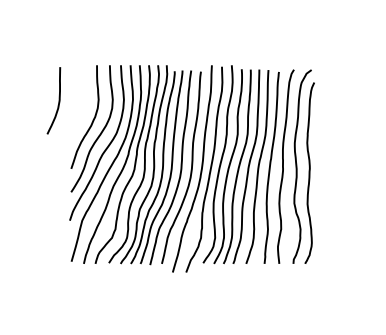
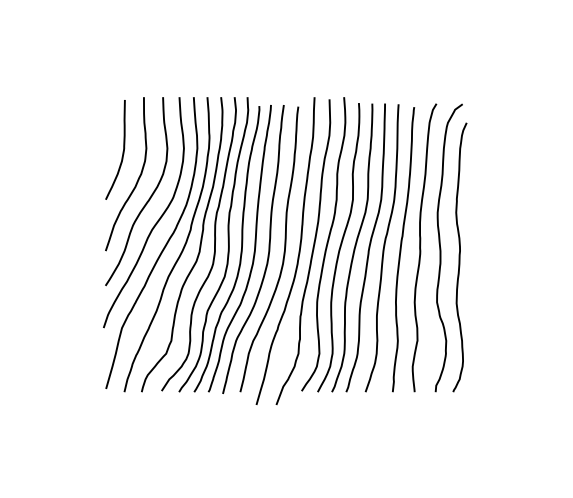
curve: (58, 100) -> (122, 149), moved

